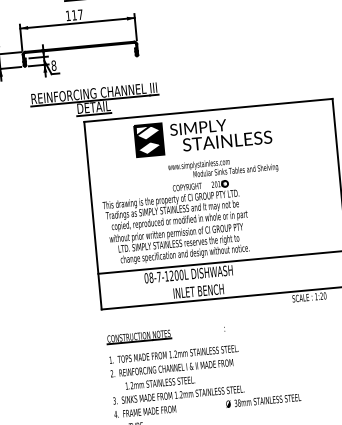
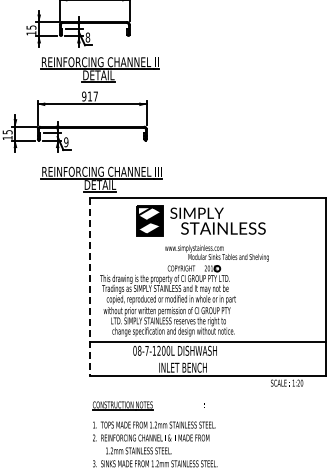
text: (68, 15) -> (84, 96), 117 -> 917
text: (54, 65) -> (66, 142), 8 -> 9
line: (93, 215) -> (90, 287), solid -> dashed

